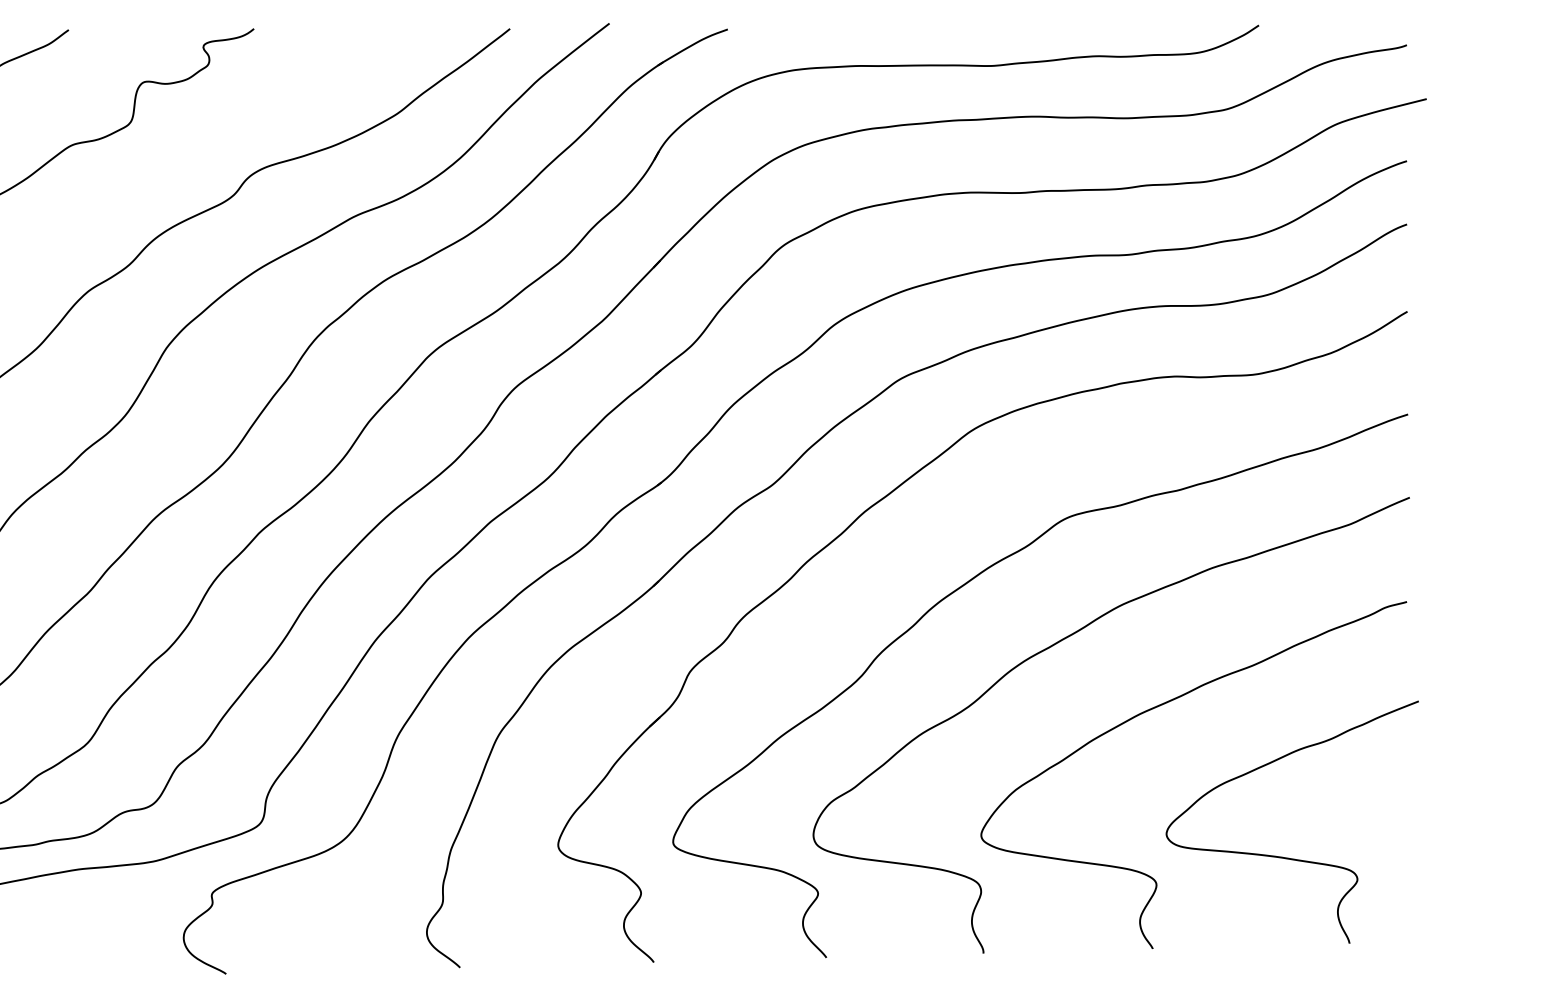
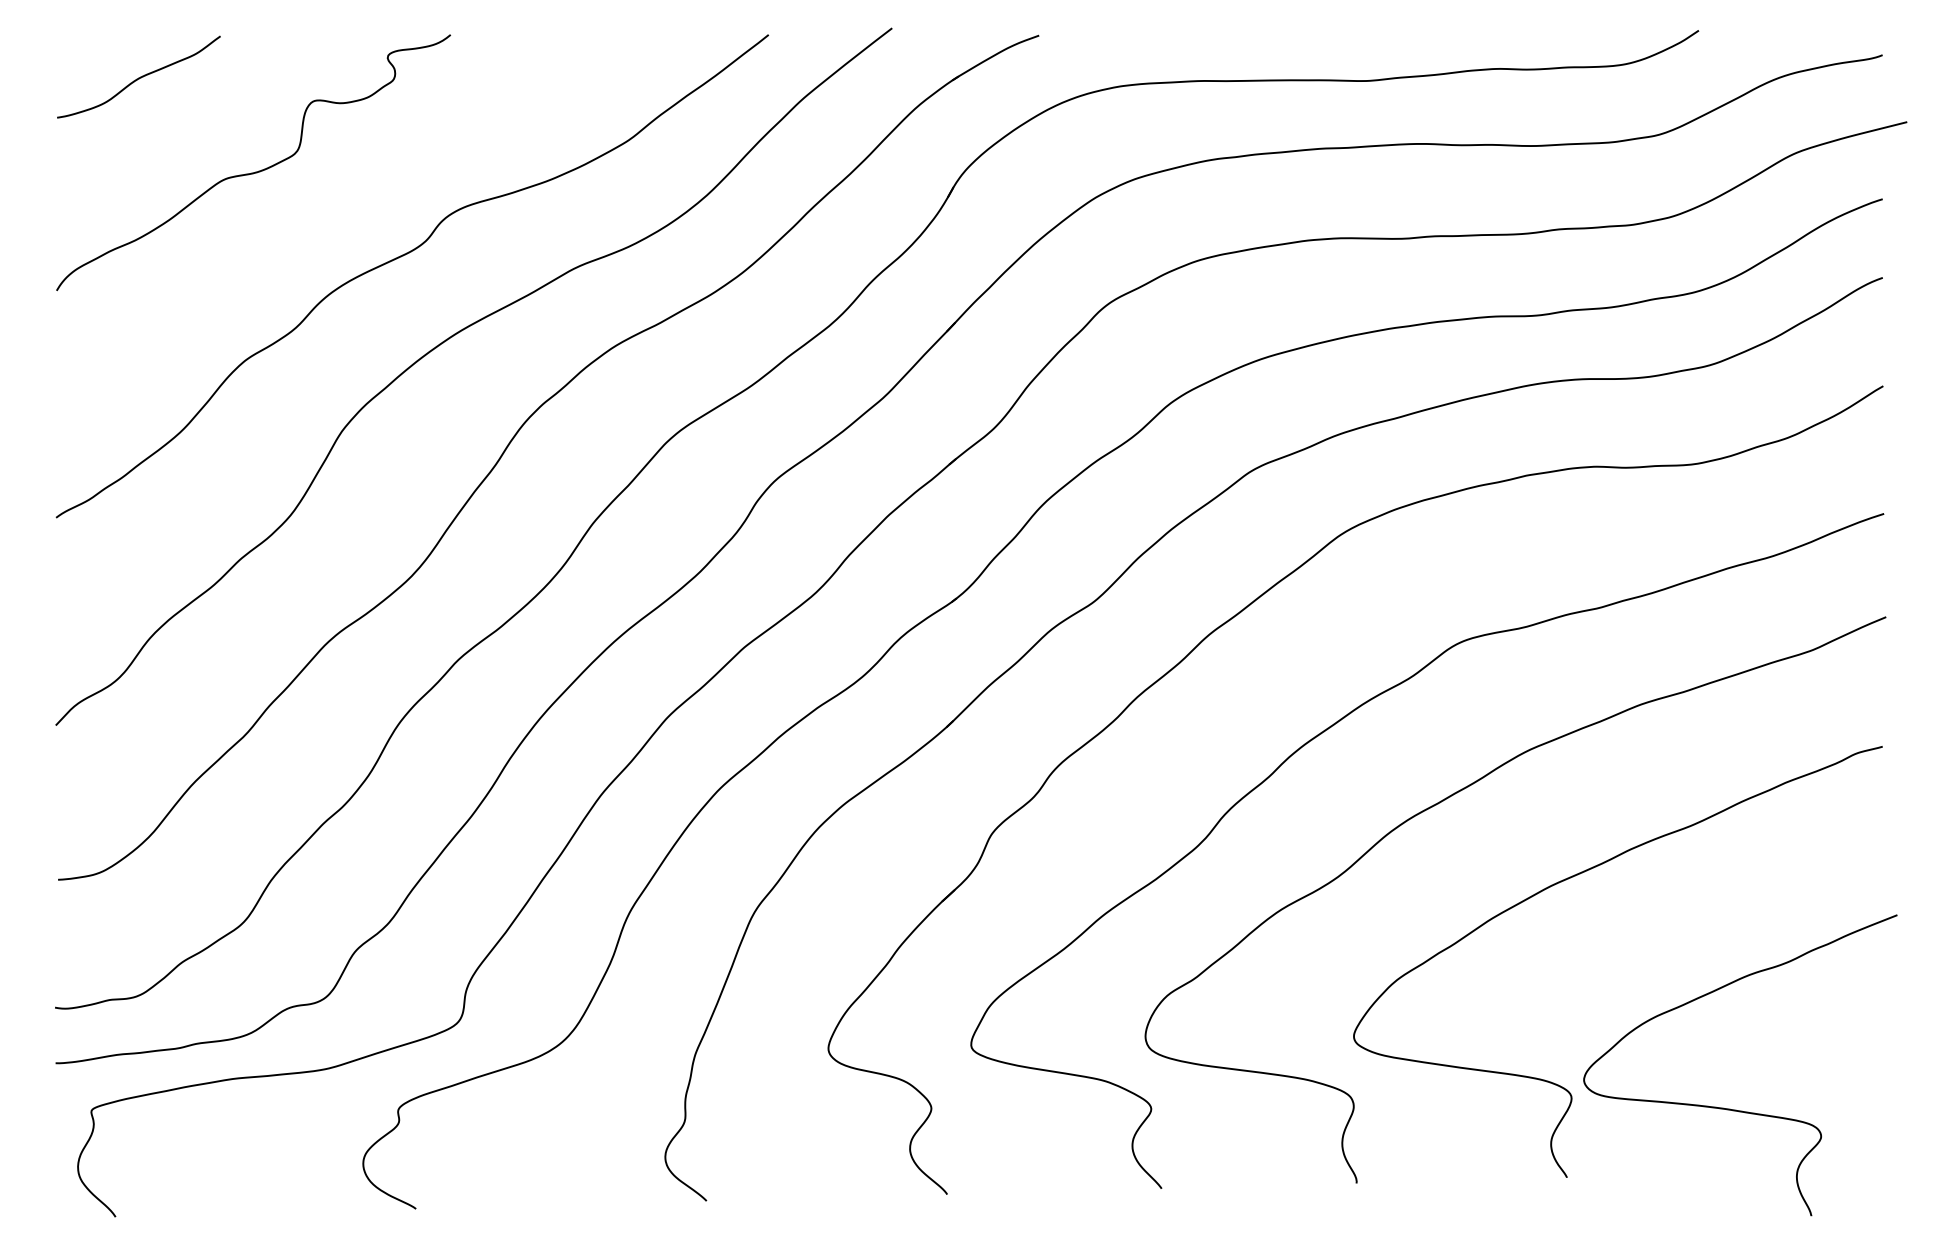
curve: (1284, 856) -> (1730, 1108), moved

